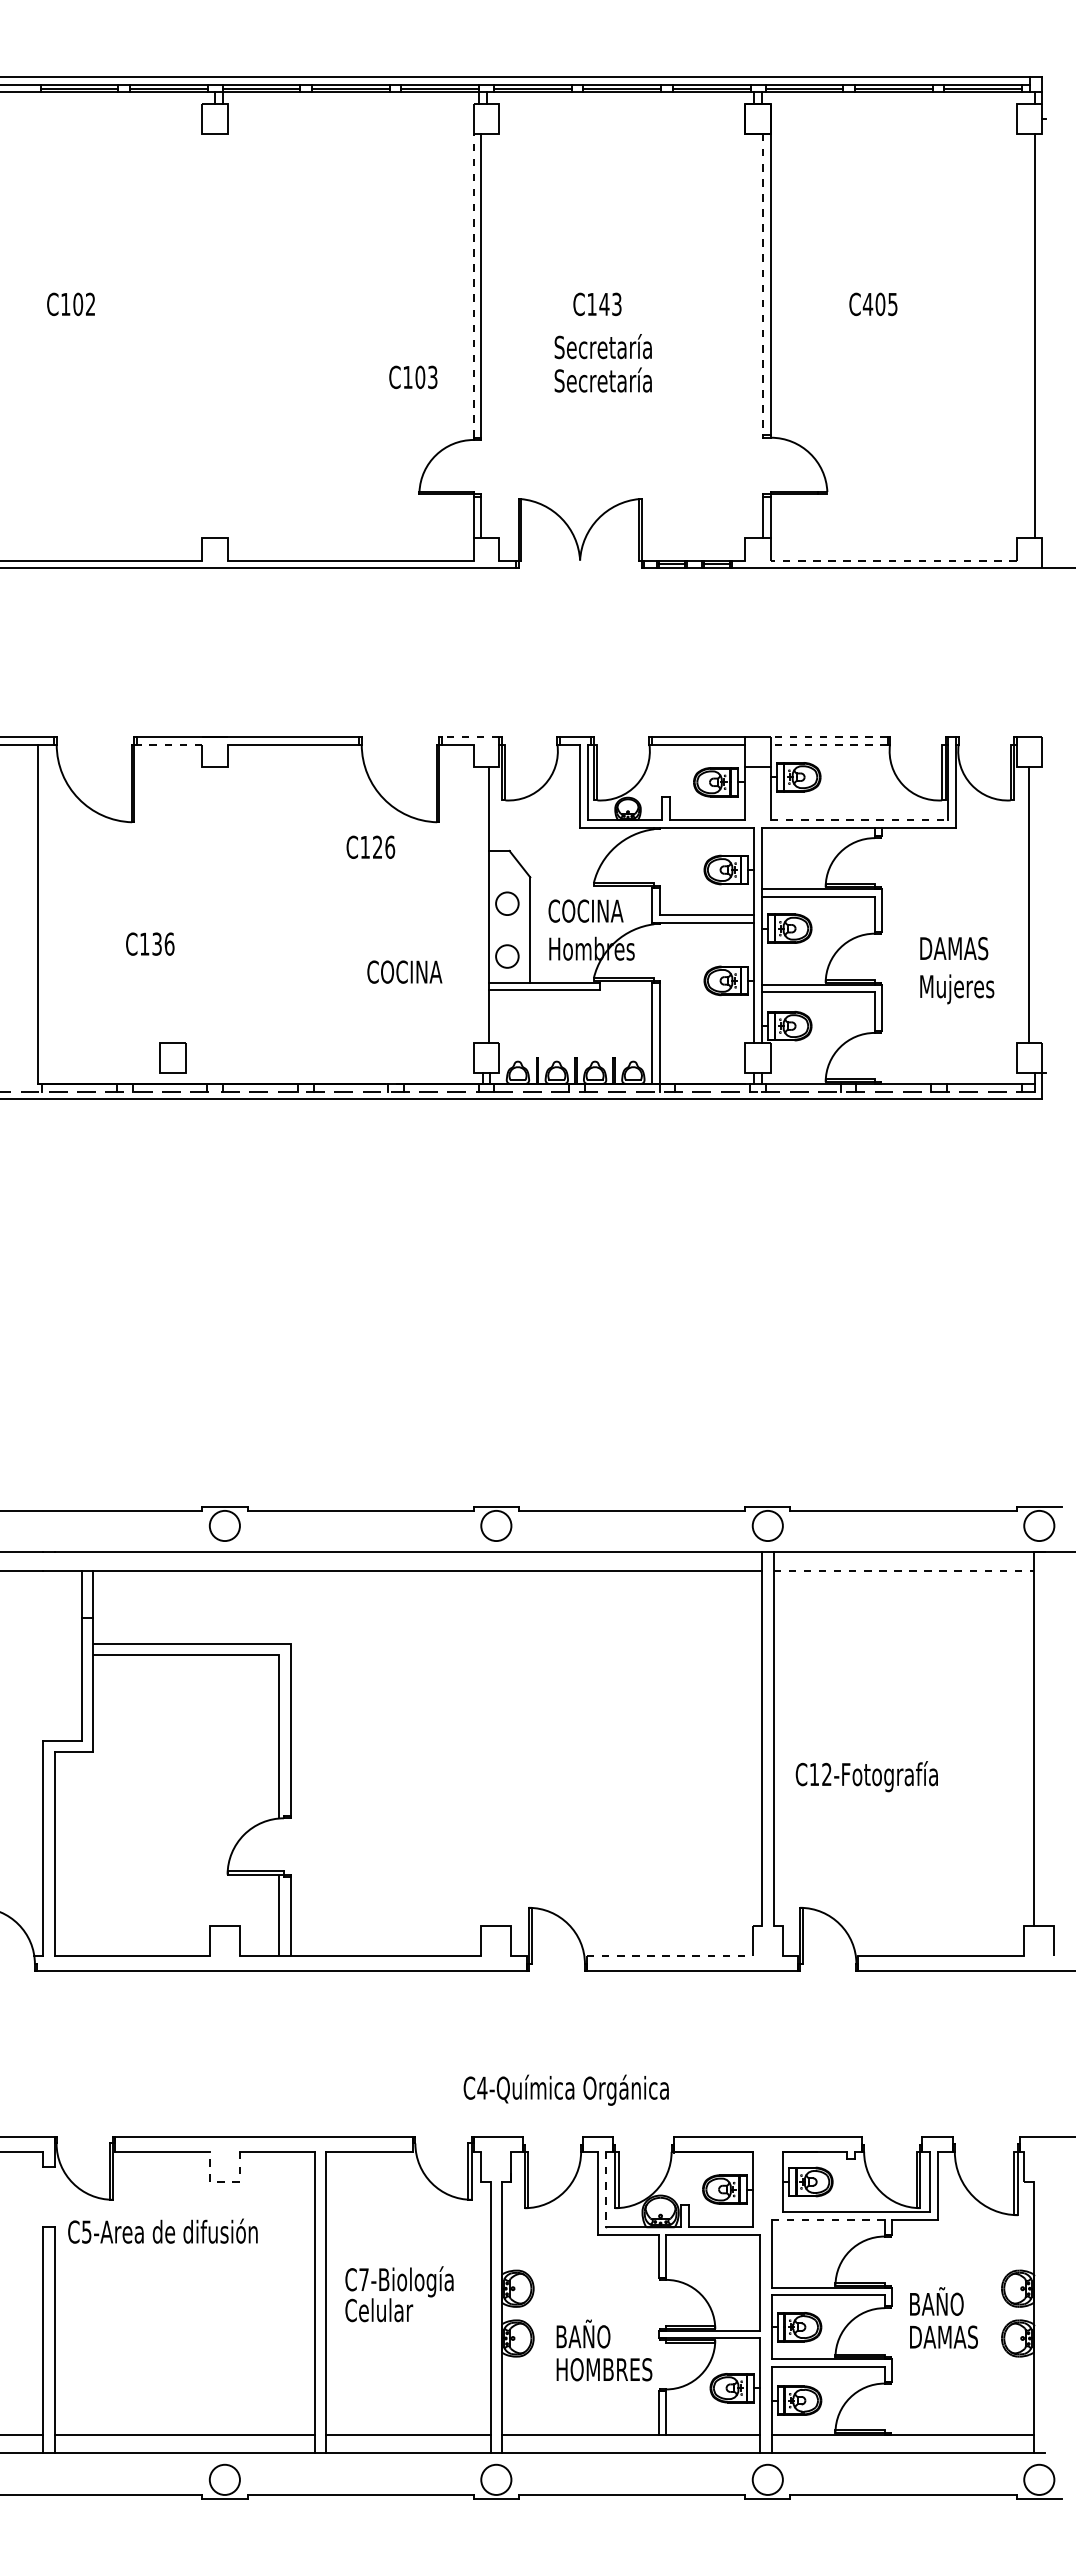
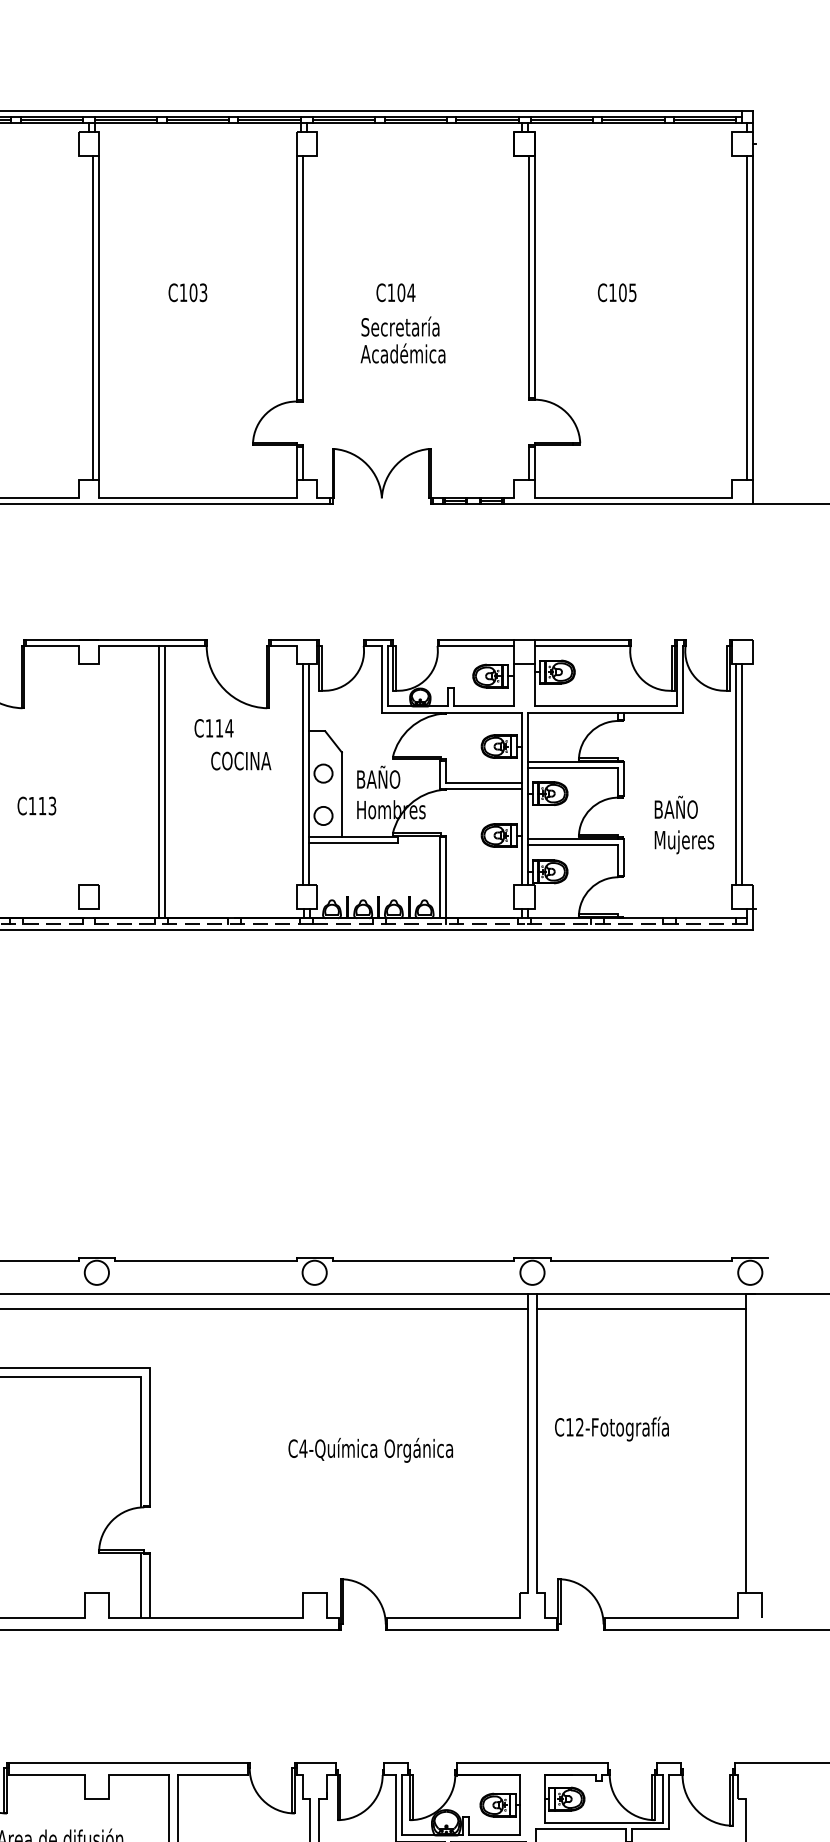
line: (763, 284) -> (529, 276), dashed -> solid
line: (473, 285) -> (296, 277), dashed -> solid
text: (610, 304) -> (406, 292), C143 -> C104
text: (867, 304) -> (612, 292), C405 -> C105
line: (220, 335) -> (93, 317), added
line: (227, 335) -> (98, 317), added
line: (1042, 335) -> (752, 317), added
text: (413, 376) -> (188, 292), moved
text: (606, 379) -> (403, 353), Secretaría -> Académica
line: (893, 560) -> (633, 498), dashed -> solid
line: (470, 737) -> (293, 640), dashed -> solid
line: (828, 737) -> (581, 640), dashed -> solid
line: (169, 744) -> (52, 645), dashed -> solid
line: (828, 744) -> (581, 645), dashed -> solid
line: (859, 820) -> (606, 706), dashed -> solid
text: (384, 846) -> (224, 727), C126 -> C114
line: (481, 904) -> (302, 774), added
line: (1021, 904) -> (736, 774), added
text: (585, 908) -> (386, 777), COCINA -> BAÑO
line: (301, 913) -> (158, 781), added
line: (309, 913) -> (164, 781), added
text: (163, 943) -> (47, 805), C136 -> C113
text: (955, 945) -> (683, 807), DAMAS -> BAÑO
text: (404, 971) -> (240, 760), moved
part: (172, 1057) -> (88, 896), moved
line: (904, 1571) -> (642, 1309), dashed -> solid
text: (866, 1776) -> (611, 1428), moved
line: (669, 1955) -> (453, 1617), dashed -> solid
text: (565, 2089) -> (370, 1449), moved
line: (224, 2182) -> (96, 1799), dashed -> solid
line: (605, 2189) -> (402, 1805), dashed -> solid
line: (828, 2219) -> (581, 1829), dashed -> solid

